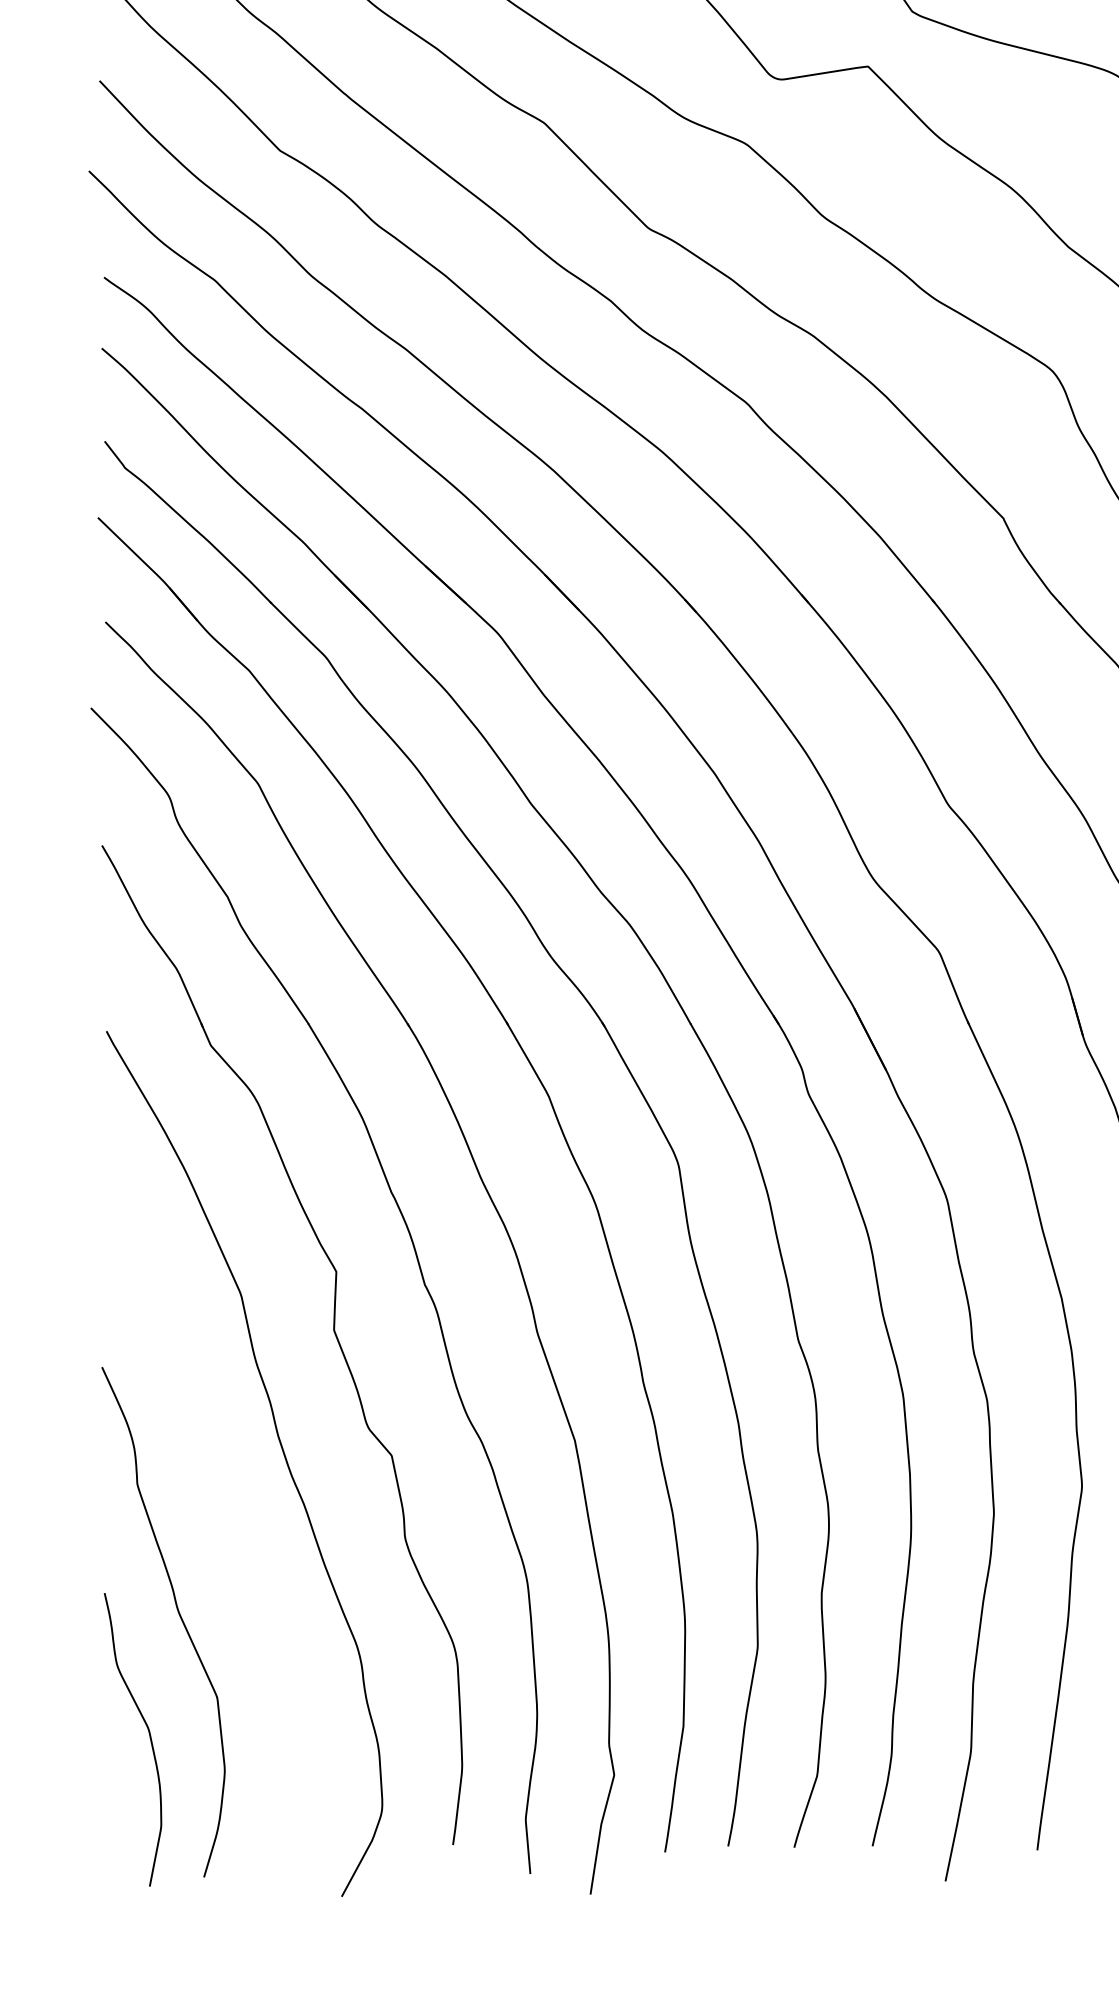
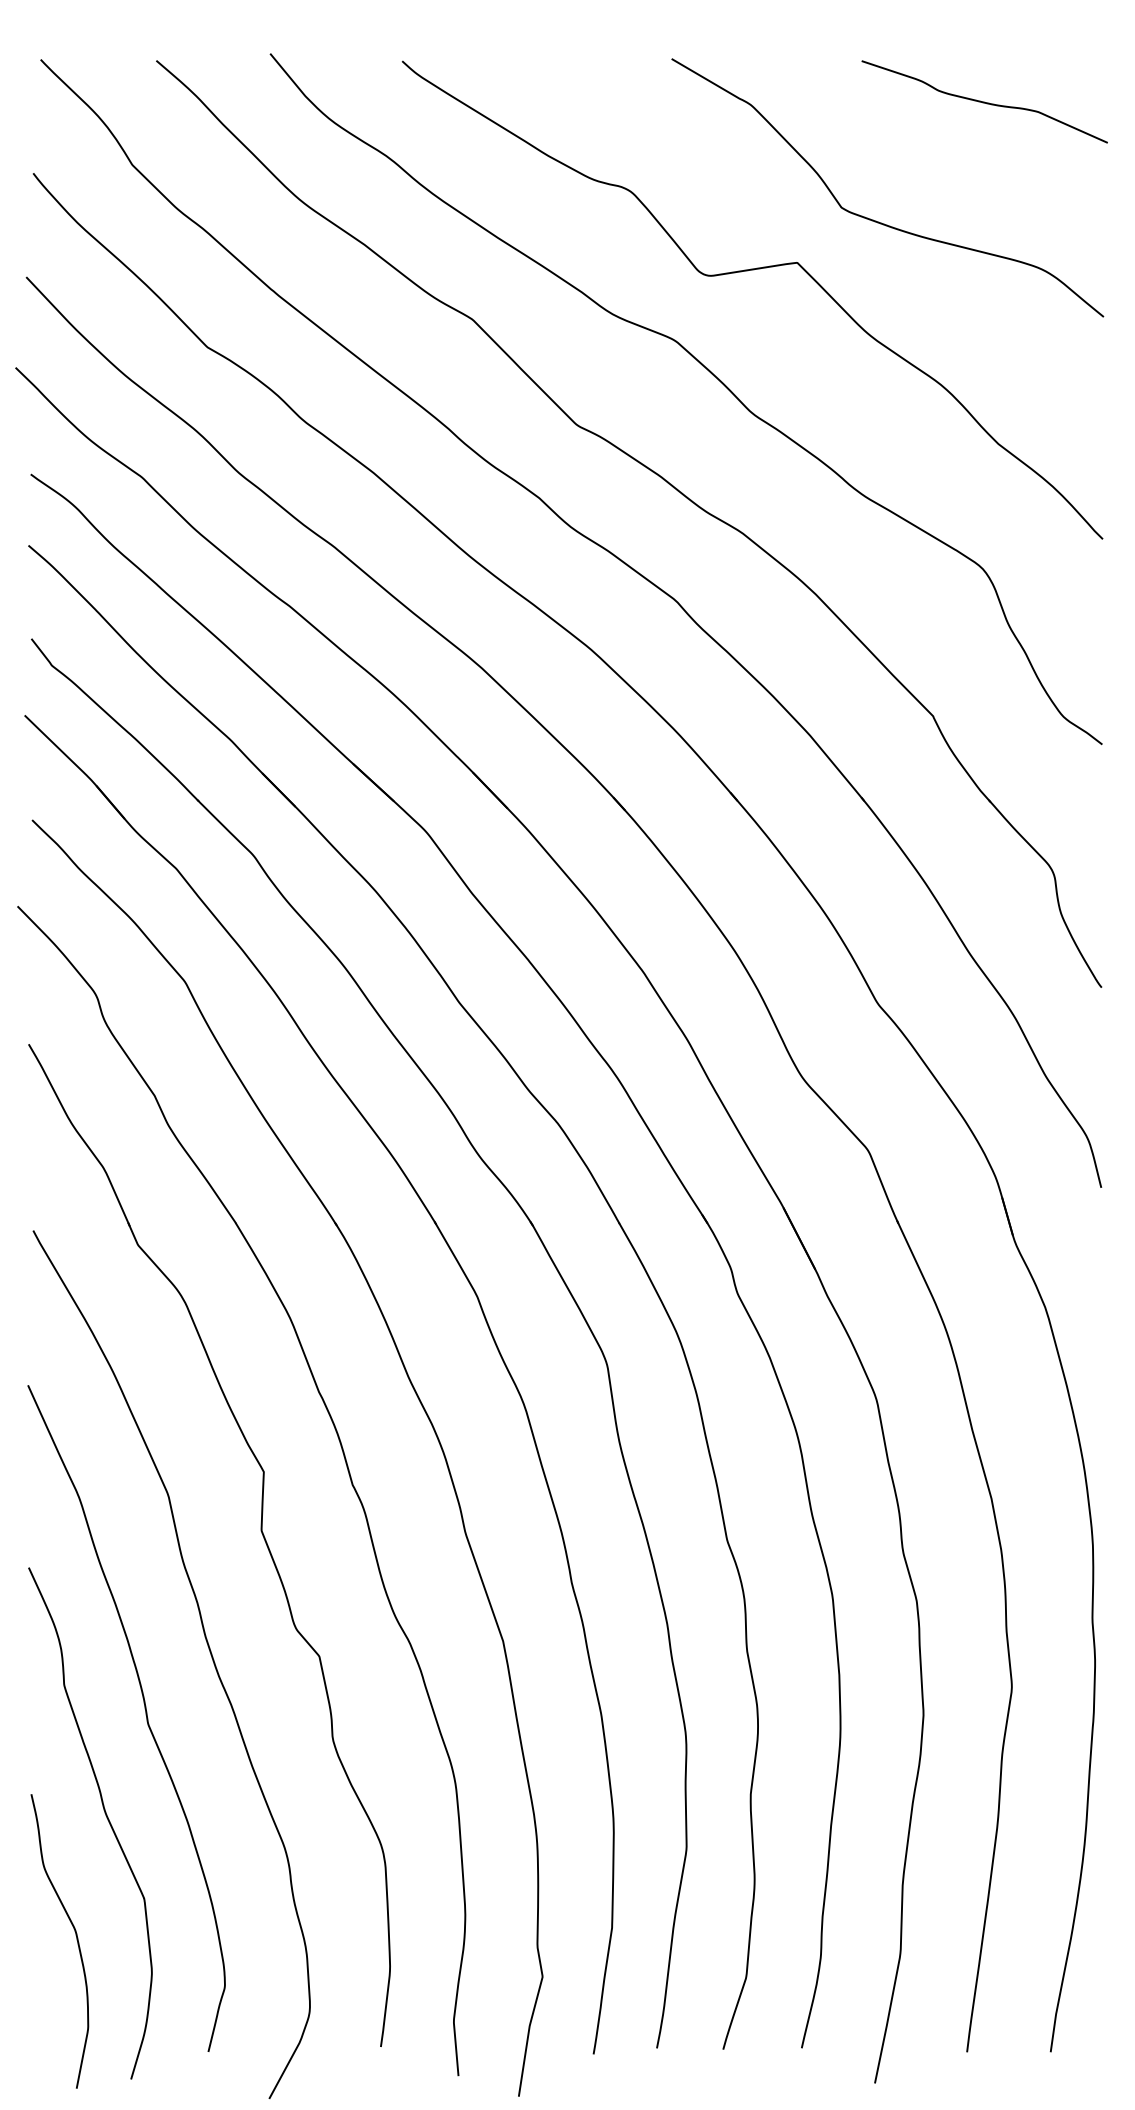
curve: (218, 1514) -> (145, 1715), added

